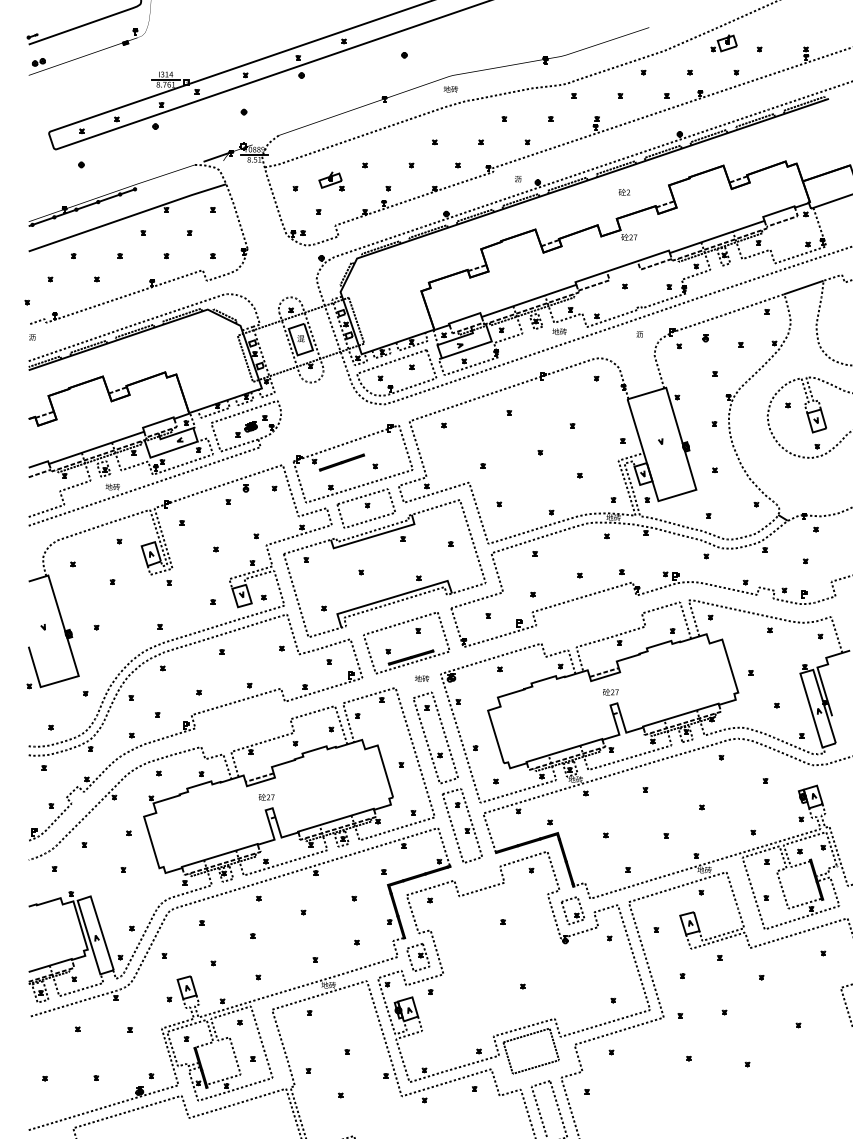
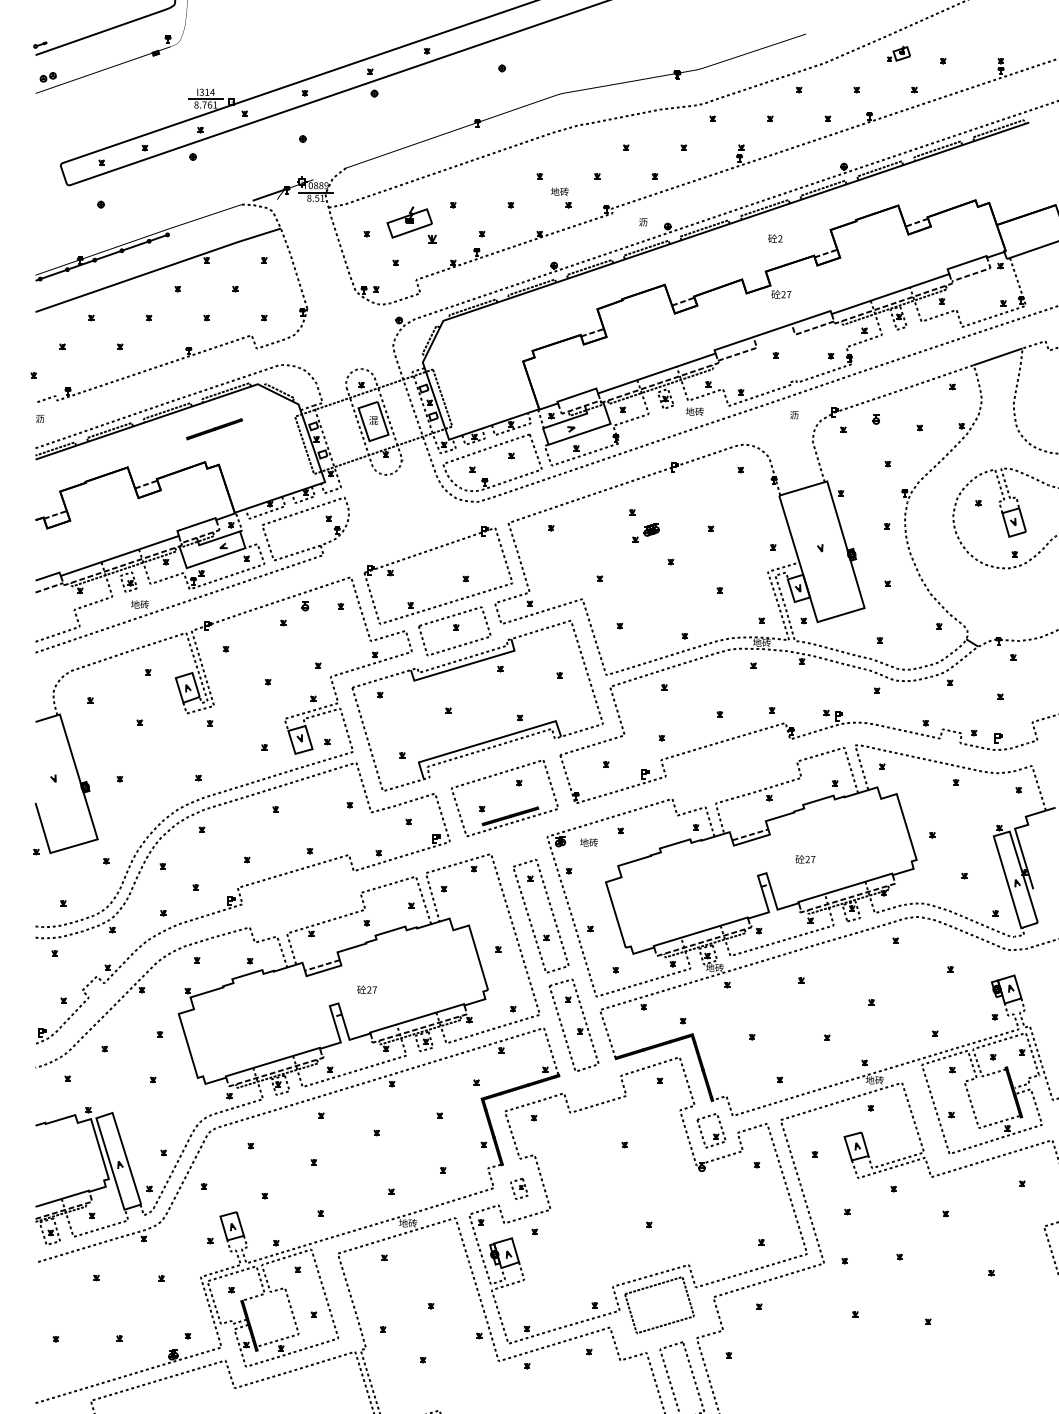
part: (723, 43) -> (898, 53), size x0.7
text: (450, 89) -> (559, 191), moved
part: (331, 181) -> (411, 225), size x1.6
part: (246, 429) -> (645, 533), moved
line: (341, 462) -> (214, 429), moved
text: (421, 678) -> (588, 842), moved
text: (610, 692) -> (805, 859), moved
text: (266, 796) -> (366, 989), moved
part: (418, 957) -> (519, 1188), size x0.6

